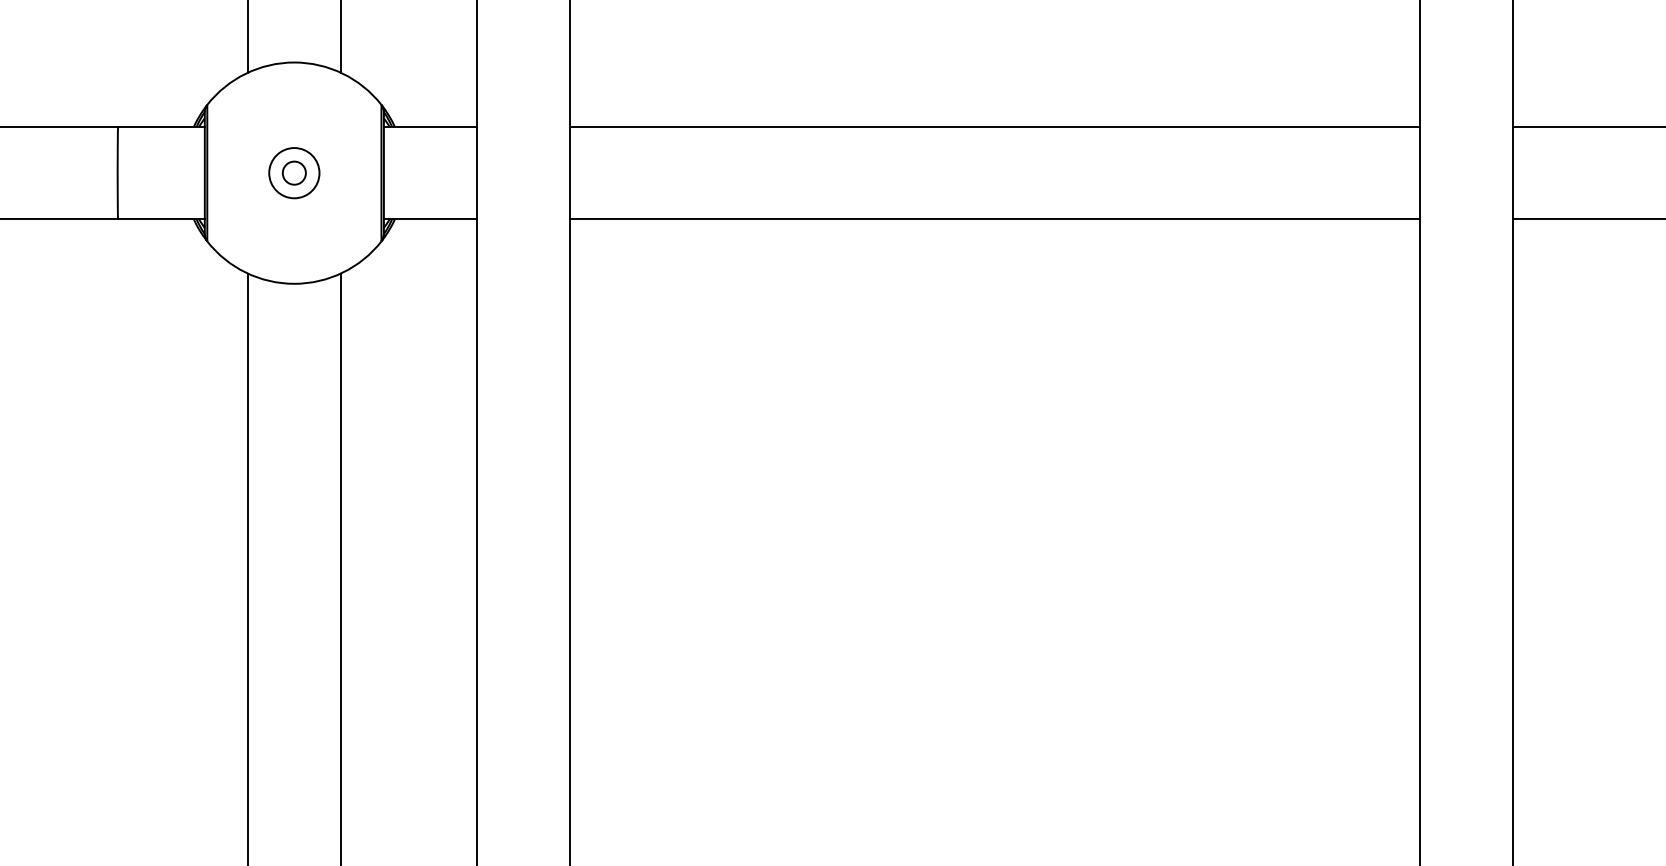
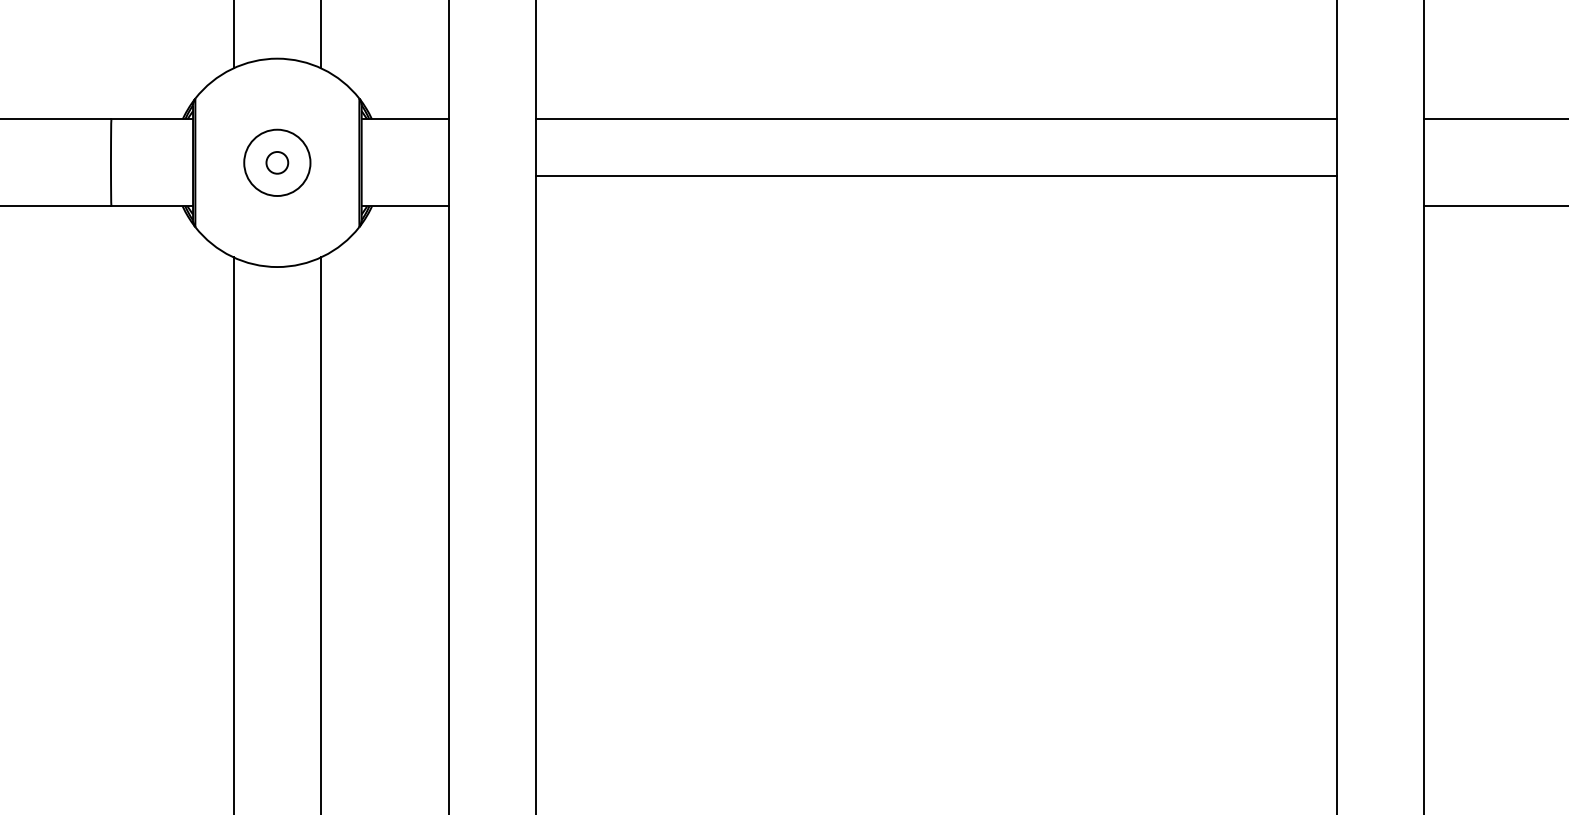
circle: (294, 172) -> (277, 162), size x1.4
line: (994, 219) -> (936, 176), moved

